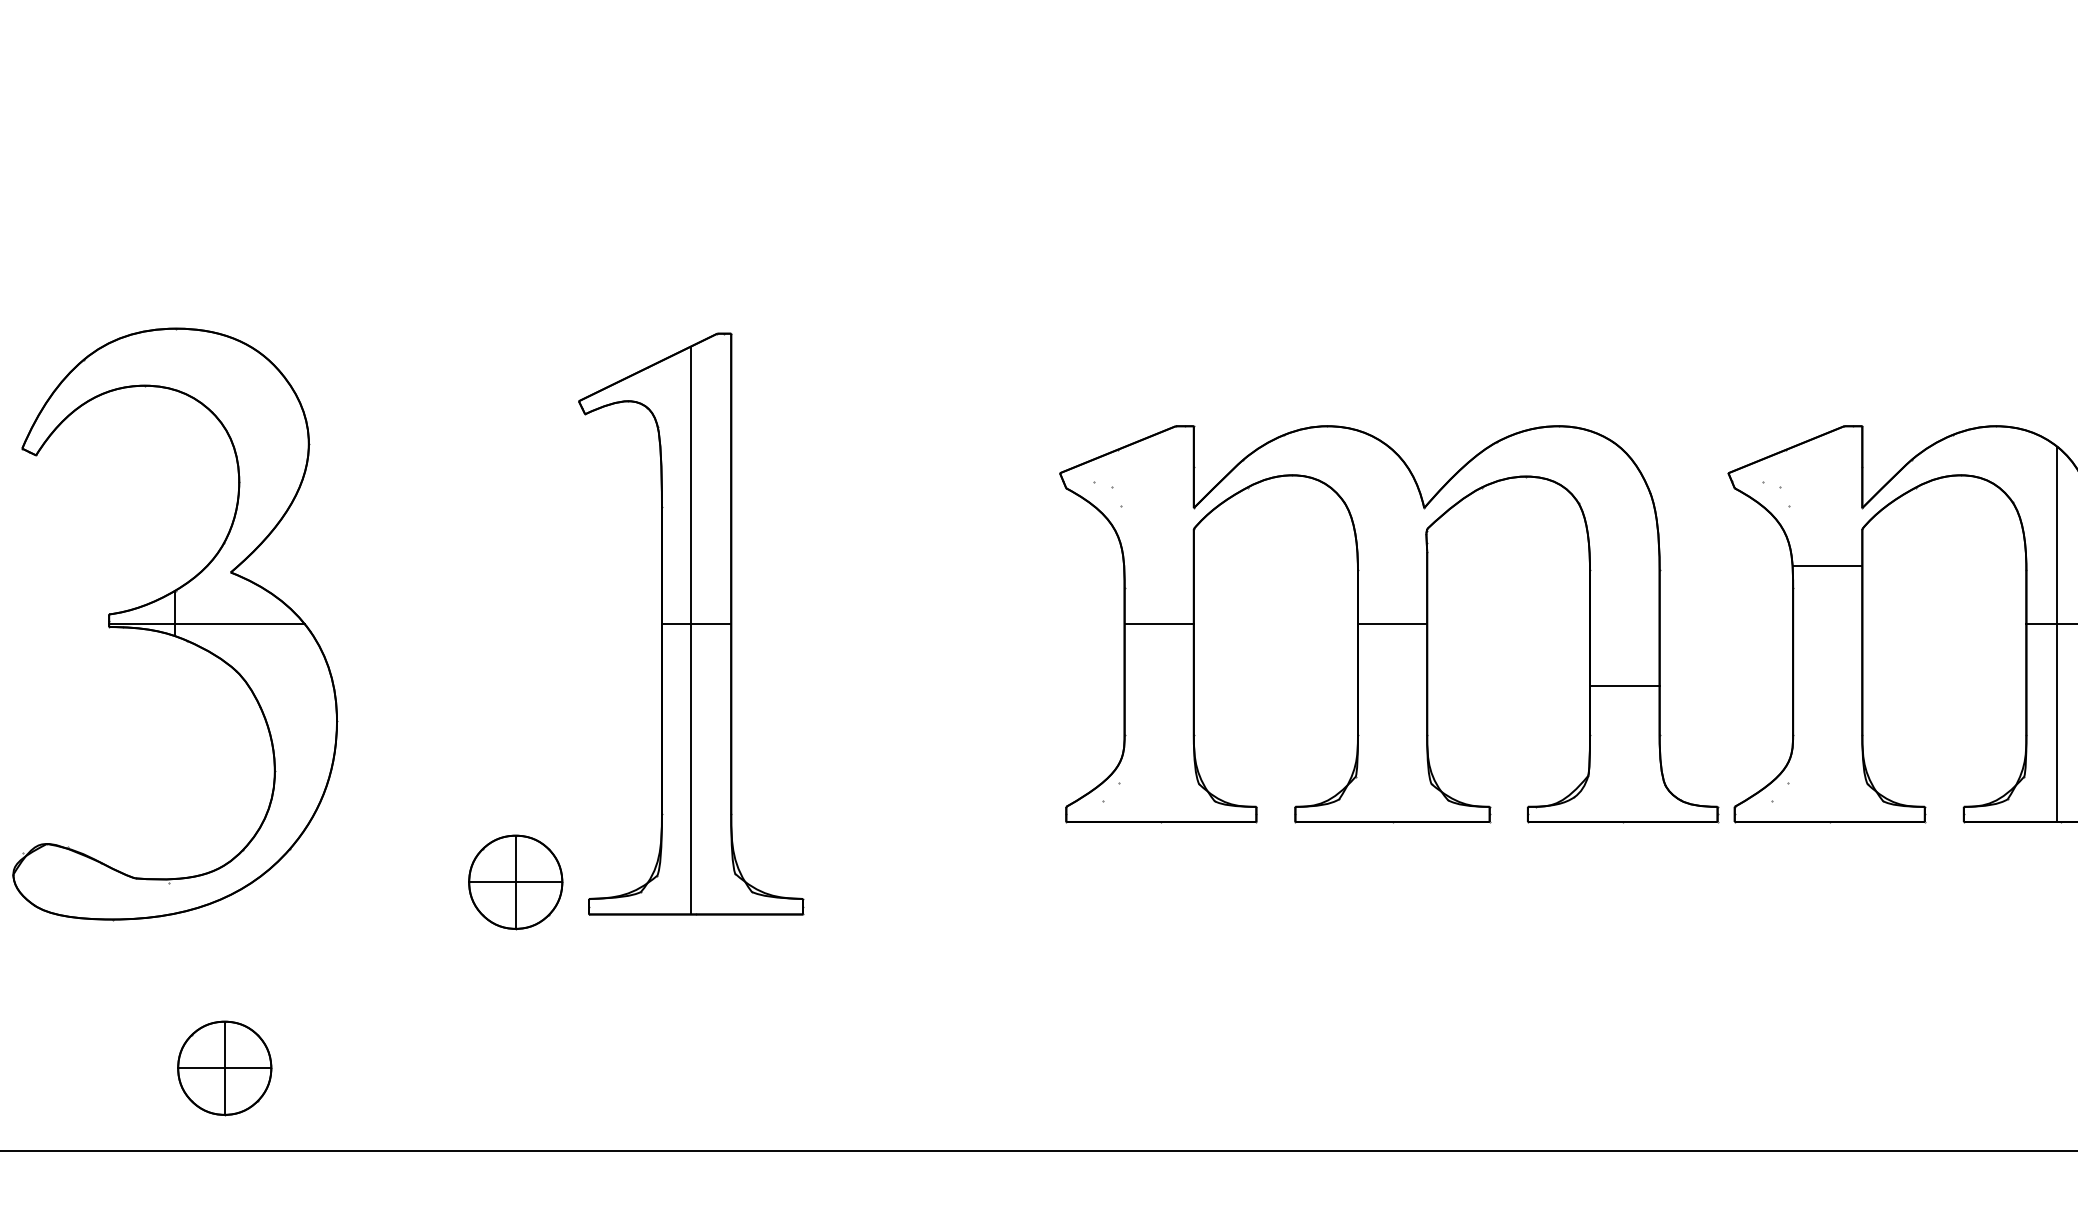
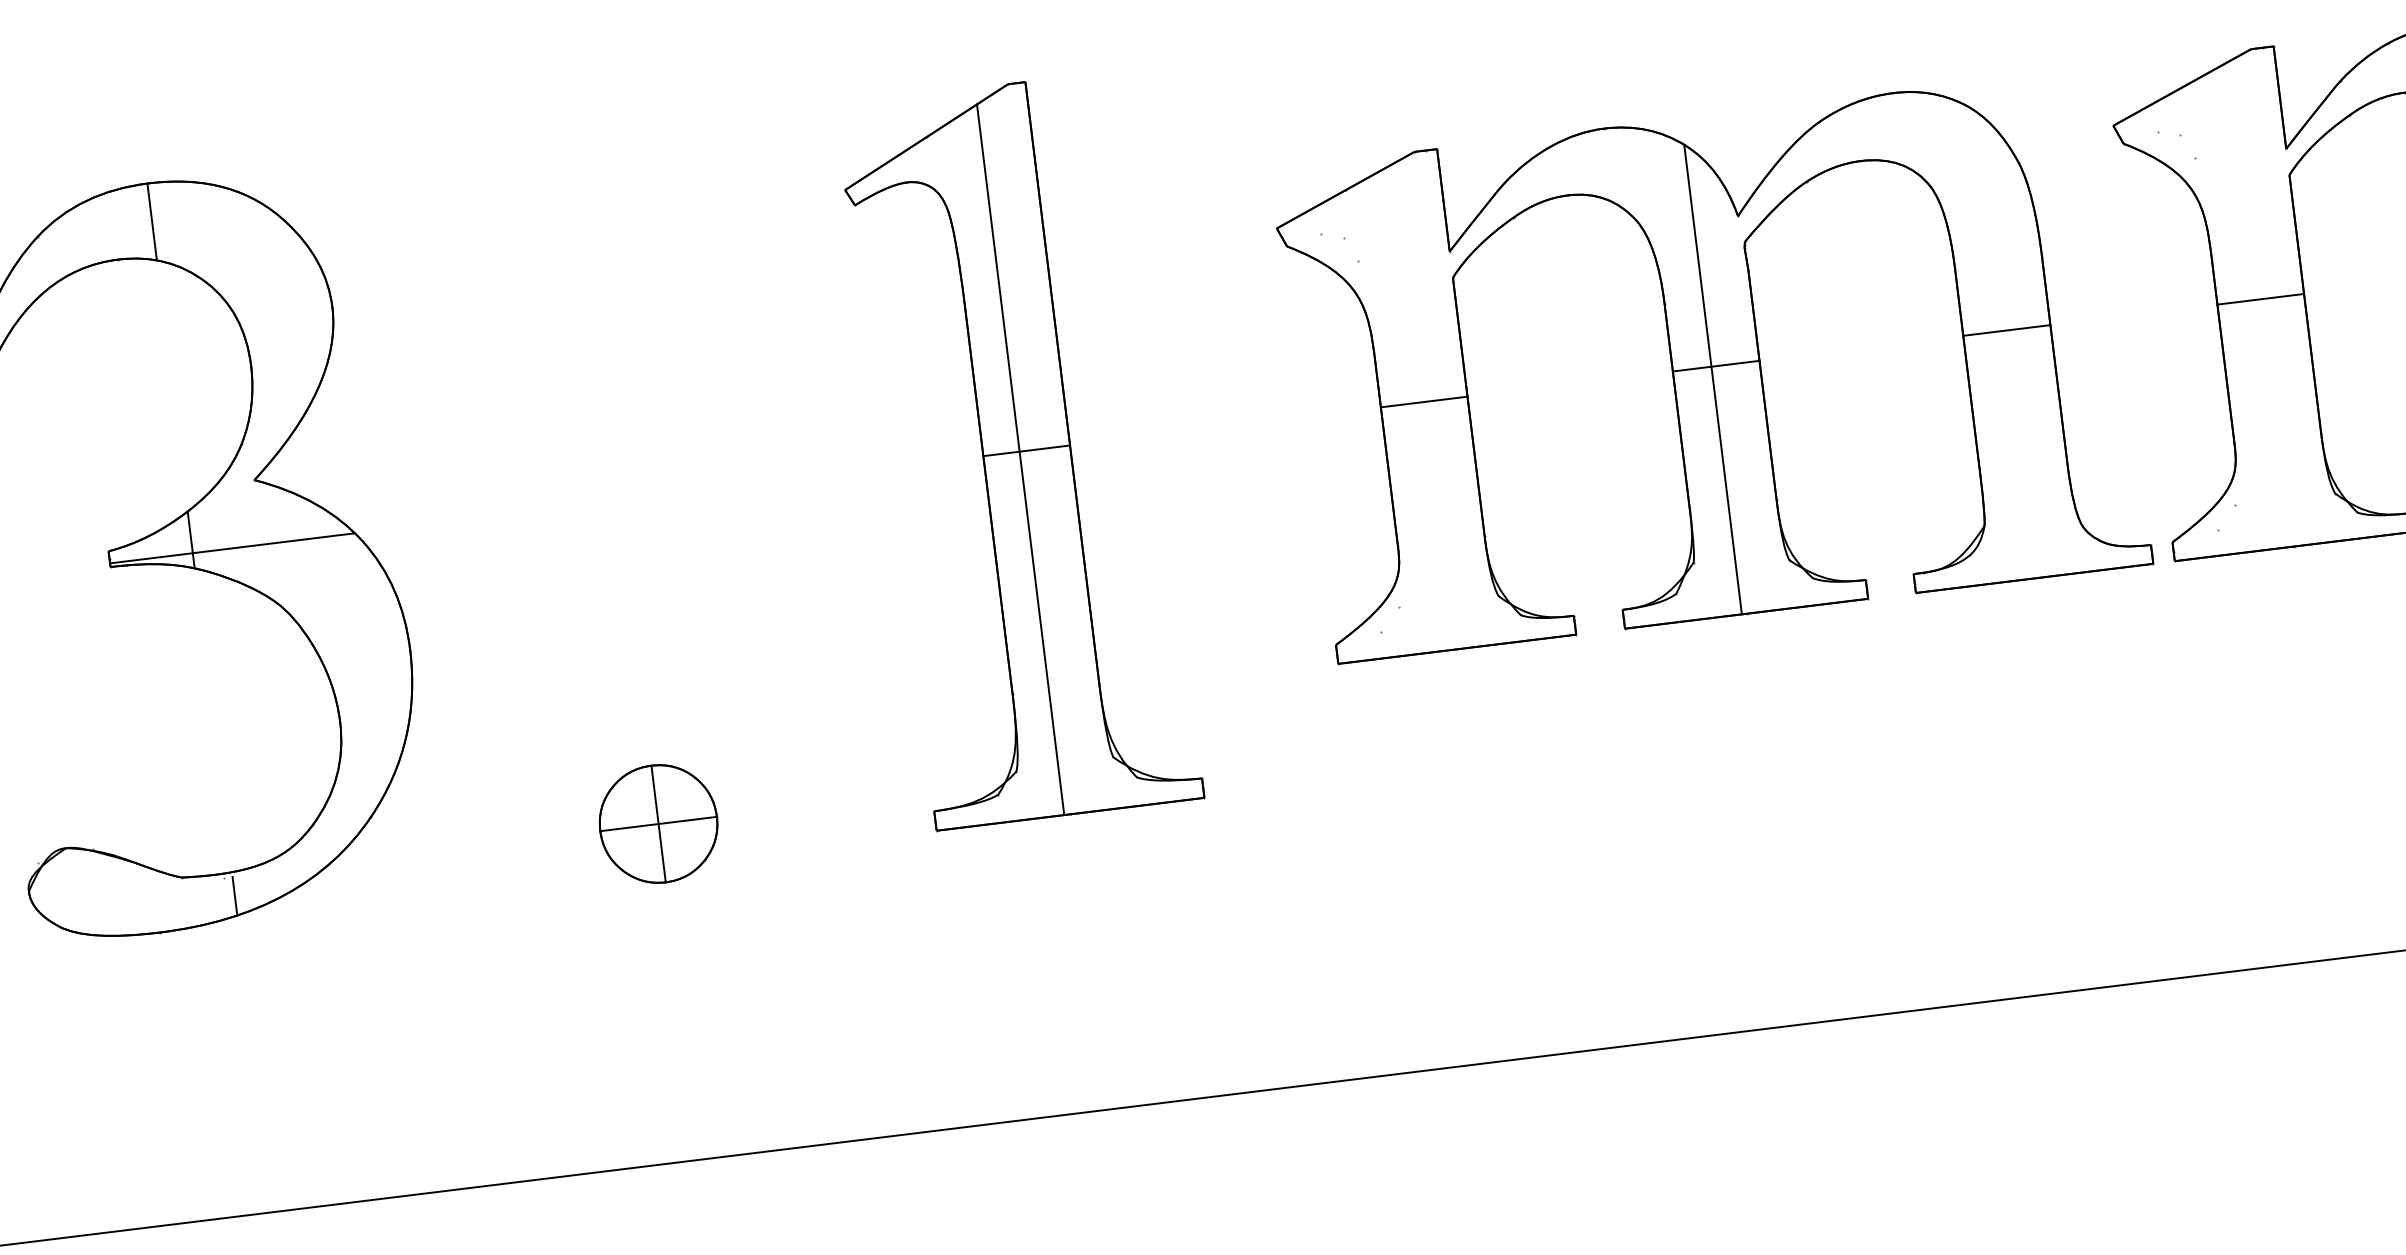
line: (175, 359) -> (152, 222), added
line: (1827, 566) -> (2260, 299), moved
part: (691, 623) -> (1020, 450), moved
line: (1388, 633) -> (1712, 378), added
line: (1624, 686) -> (2006, 331), moved
line: (175, 897) -> (235, 895), added
part: (224, 1068) -> (322, 1101), removed

